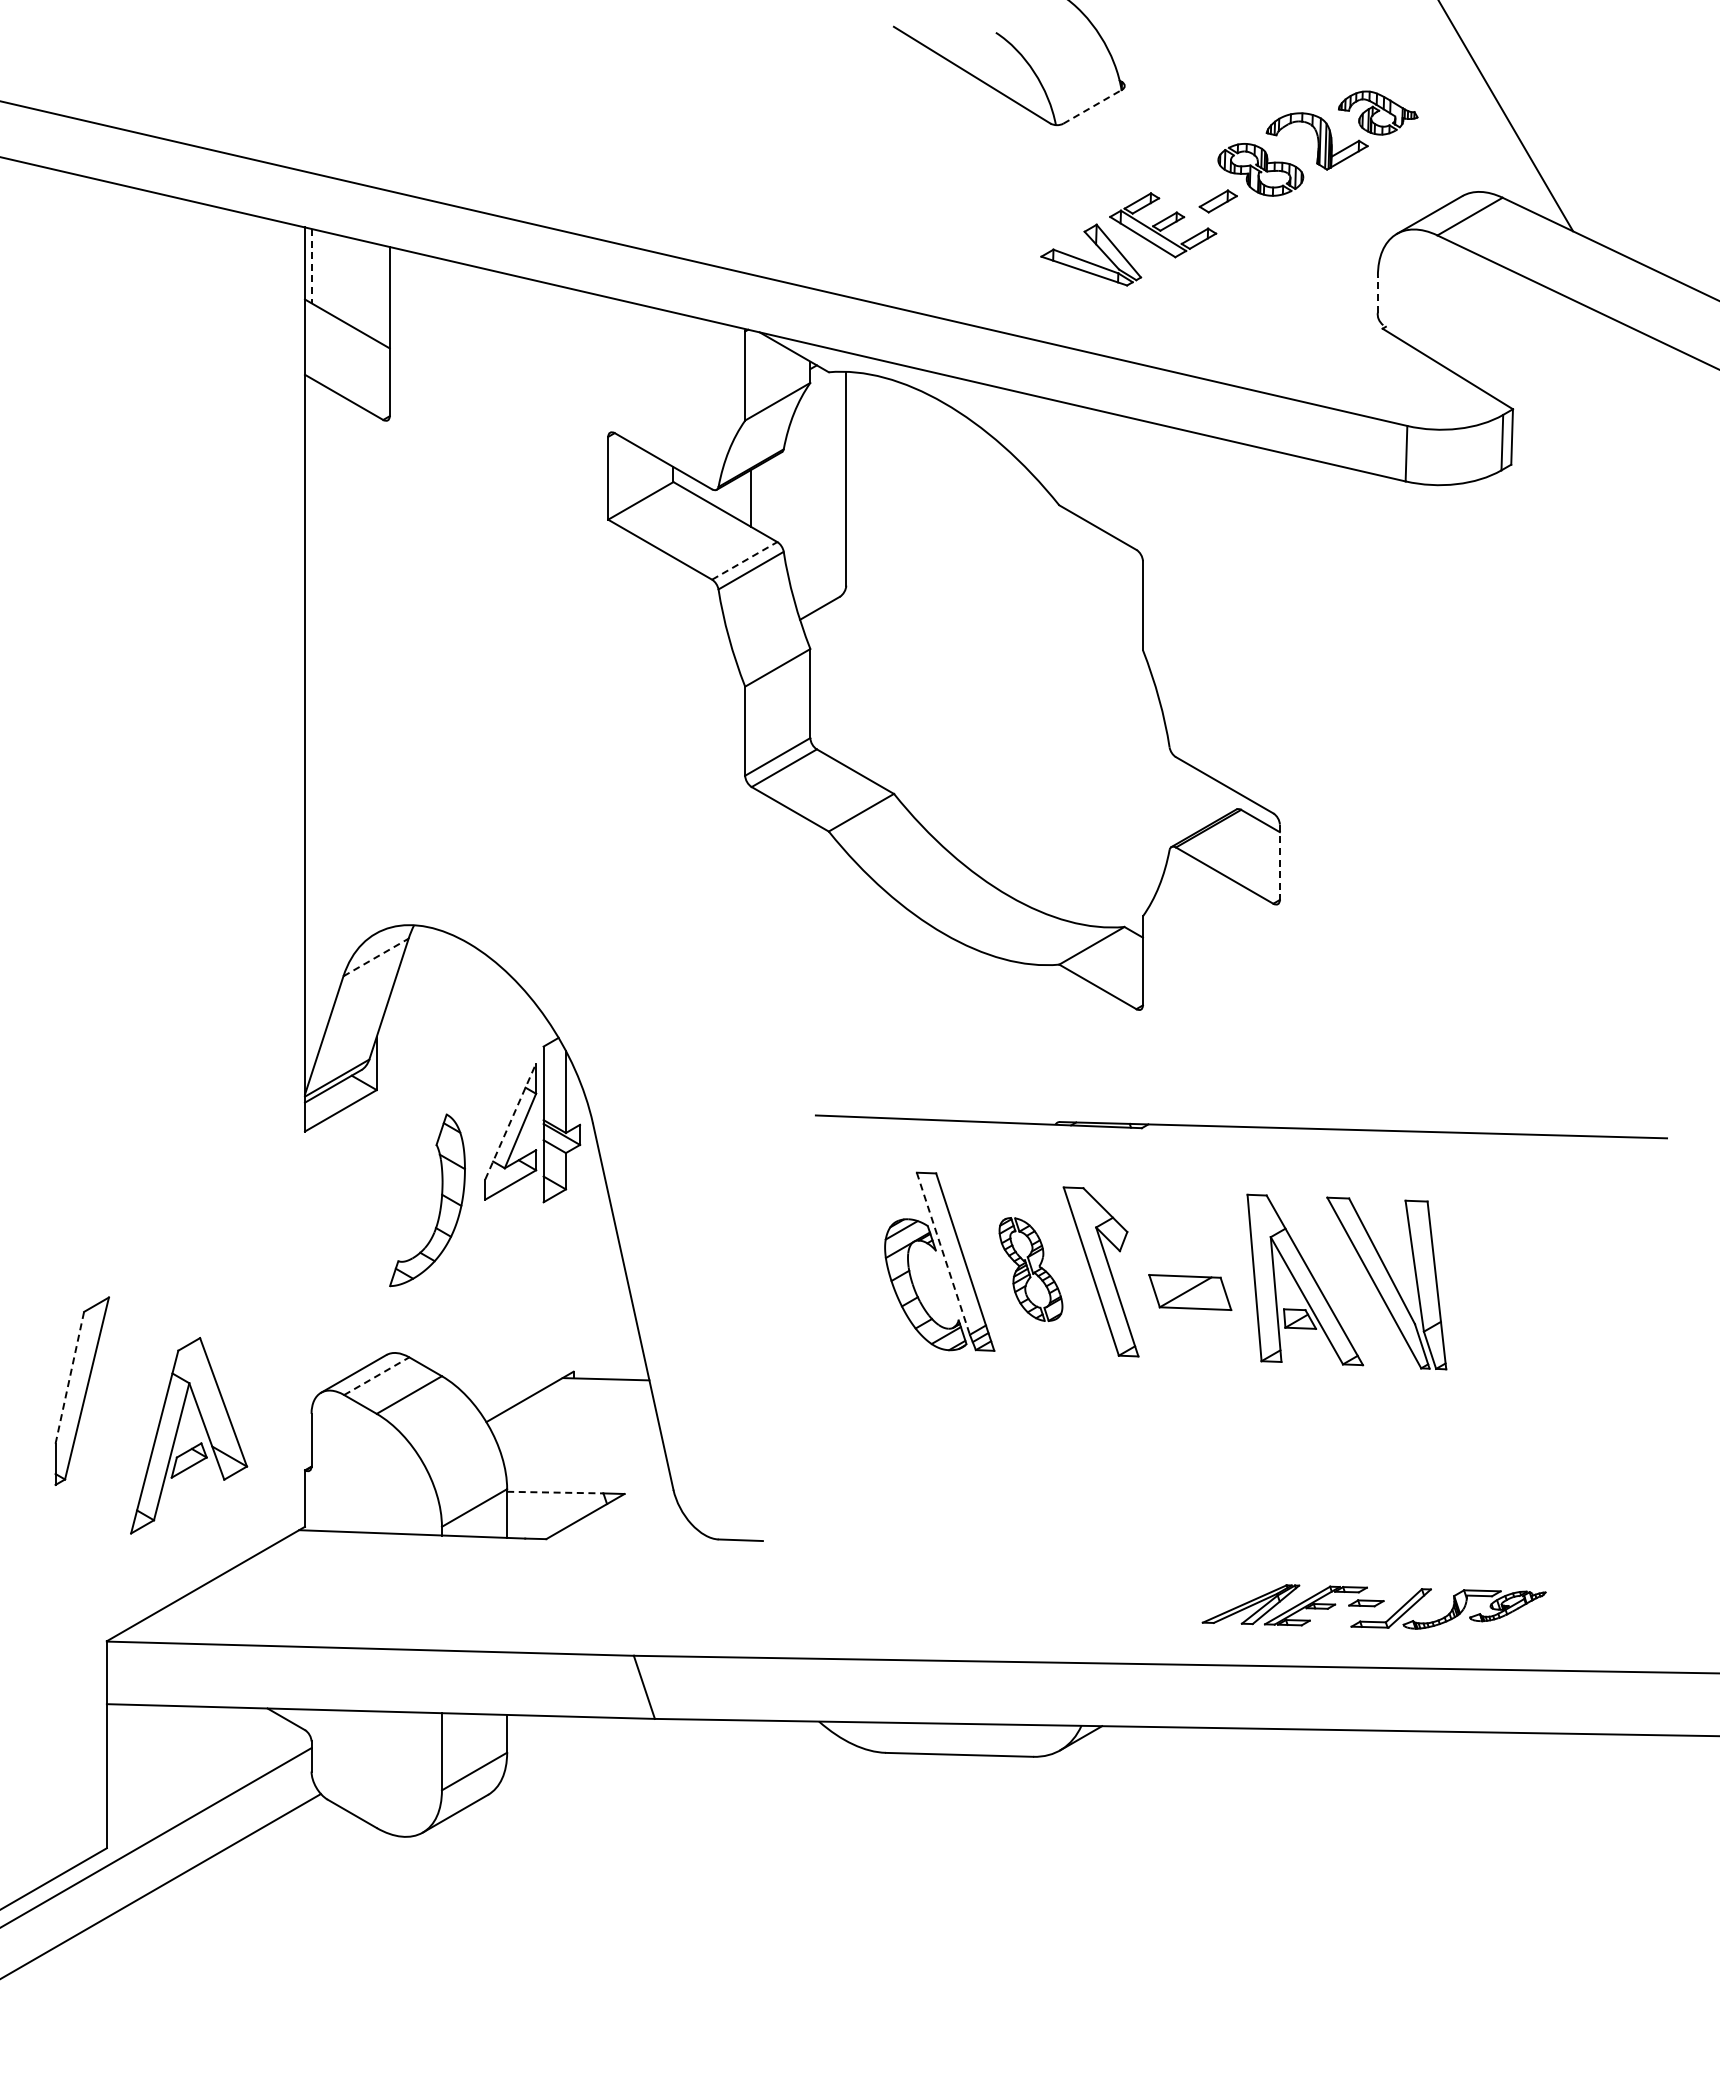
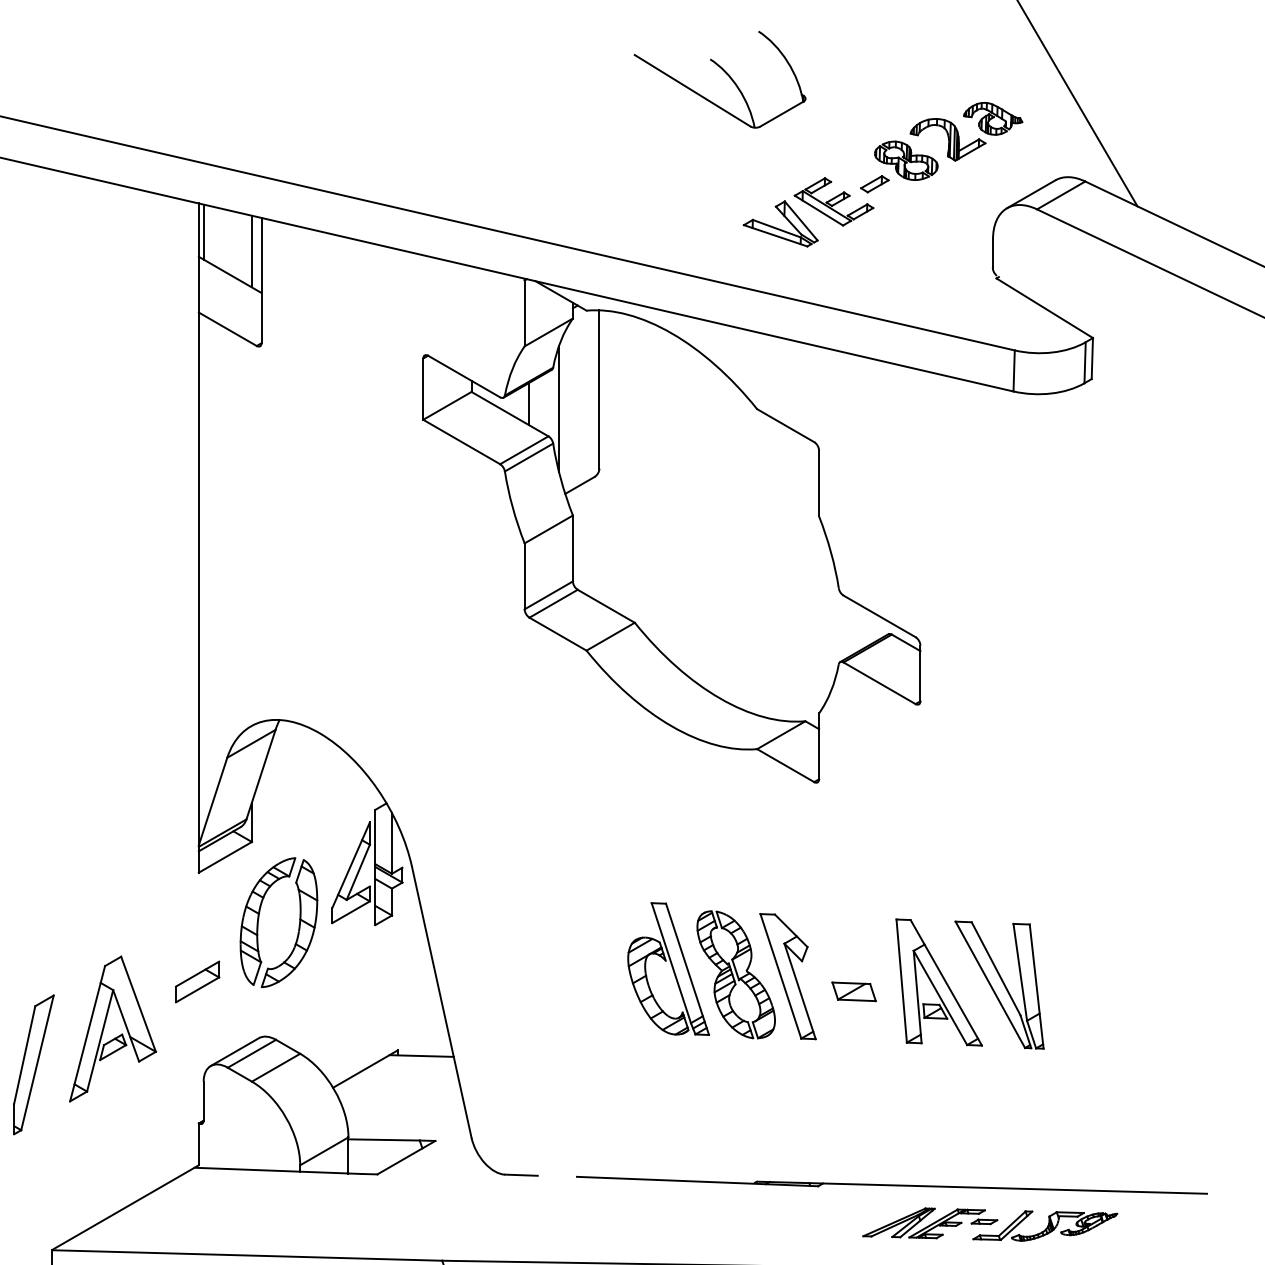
line: (1092, 106) -> (781, 113), dashed -> solid
line: (311, 266) -> (203, 232), dashed -> solid
line: (376, 291) -> (251, 250), added
line: (1377, 293) -> (992, 252), dashed -> solid
line: (791, 504) -> (558, 408), added
line: (744, 560) -> (524, 450), dashed -> solid
line: (1279, 862) -> (920, 673), dashed -> solid
line: (376, 957) -> (251, 743), dashed -> solid
line: (510, 1121) -> (350, 865), dashed -> solid
part: (1241, 1126) -> (892, 1185), moved
part: (386, 1193) -> (259, 918), added
line: (943, 1254) -> (671, 963), dashed -> solid
part: (1030, 1269) -> (735, 974), size x1.67
part: (303, 1278) -> (197, 981), added
part: (1190, 1292) -> (854, 991), size x0.71
line: (376, 1376) -> (251, 1054), dashed -> solid
line: (69, 1377) -> (24, 1054), dashed -> solid
part: (195, 1445) -> (117, 1036), moved
line: (555, 1492) -> (384, 1139), dashed -> solid

